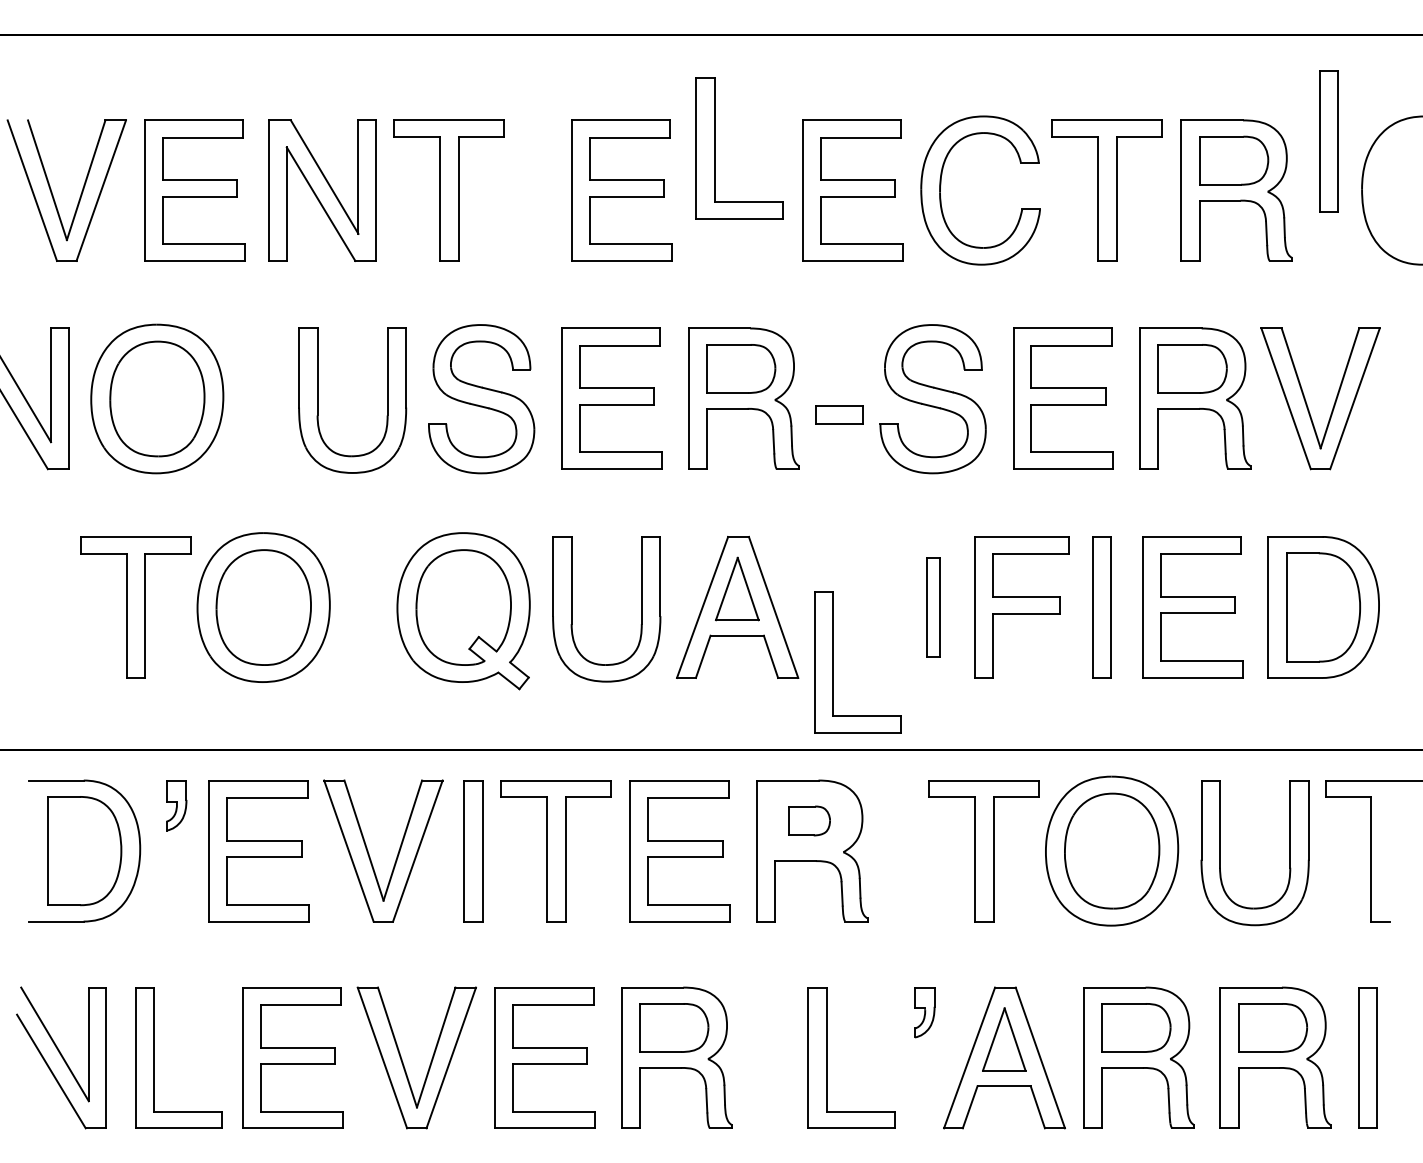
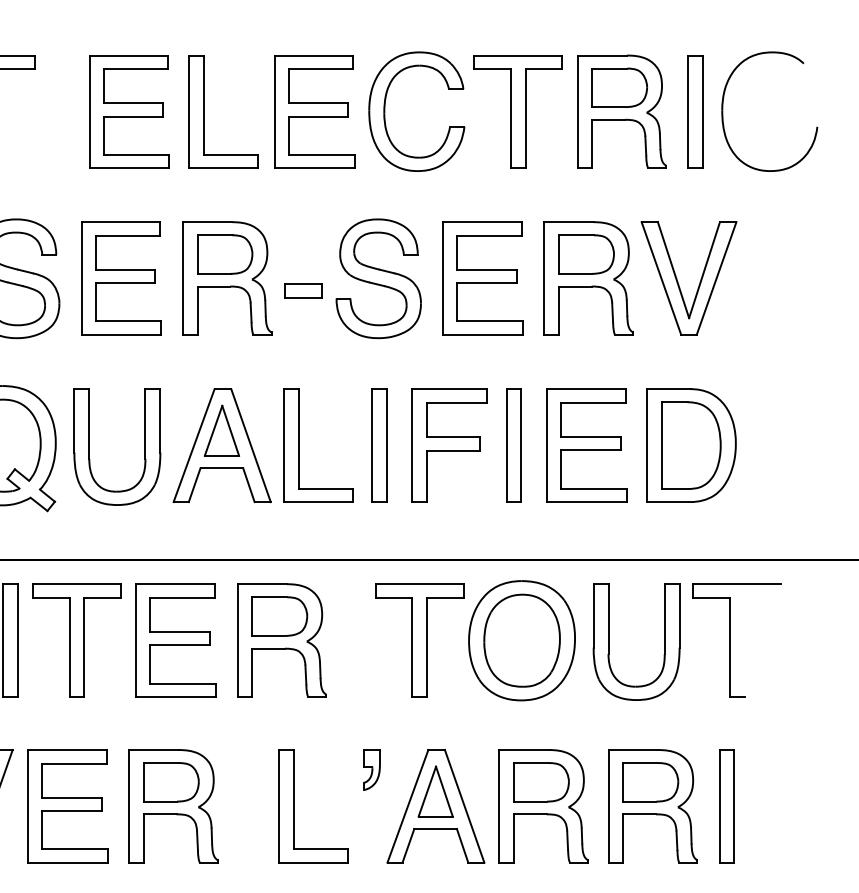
part: (1328, 141) -> (695, 111), moved
part: (715, 148) -> (204, 111), moved
part: (933, 607) -> (379, 445), size x1.43
part: (833, 662) -> (298, 445), moved
part: (809, 820) -> (279, 616), size x1.67

